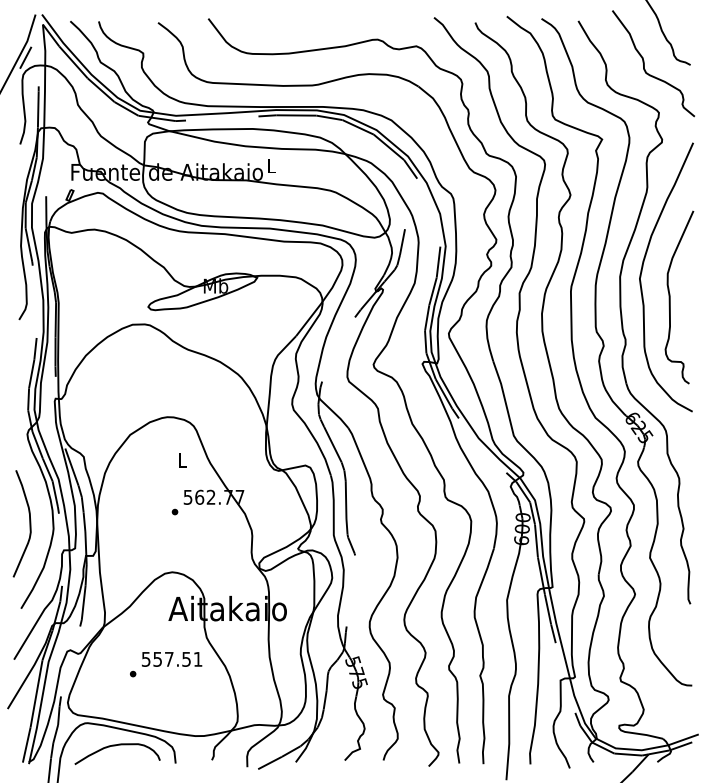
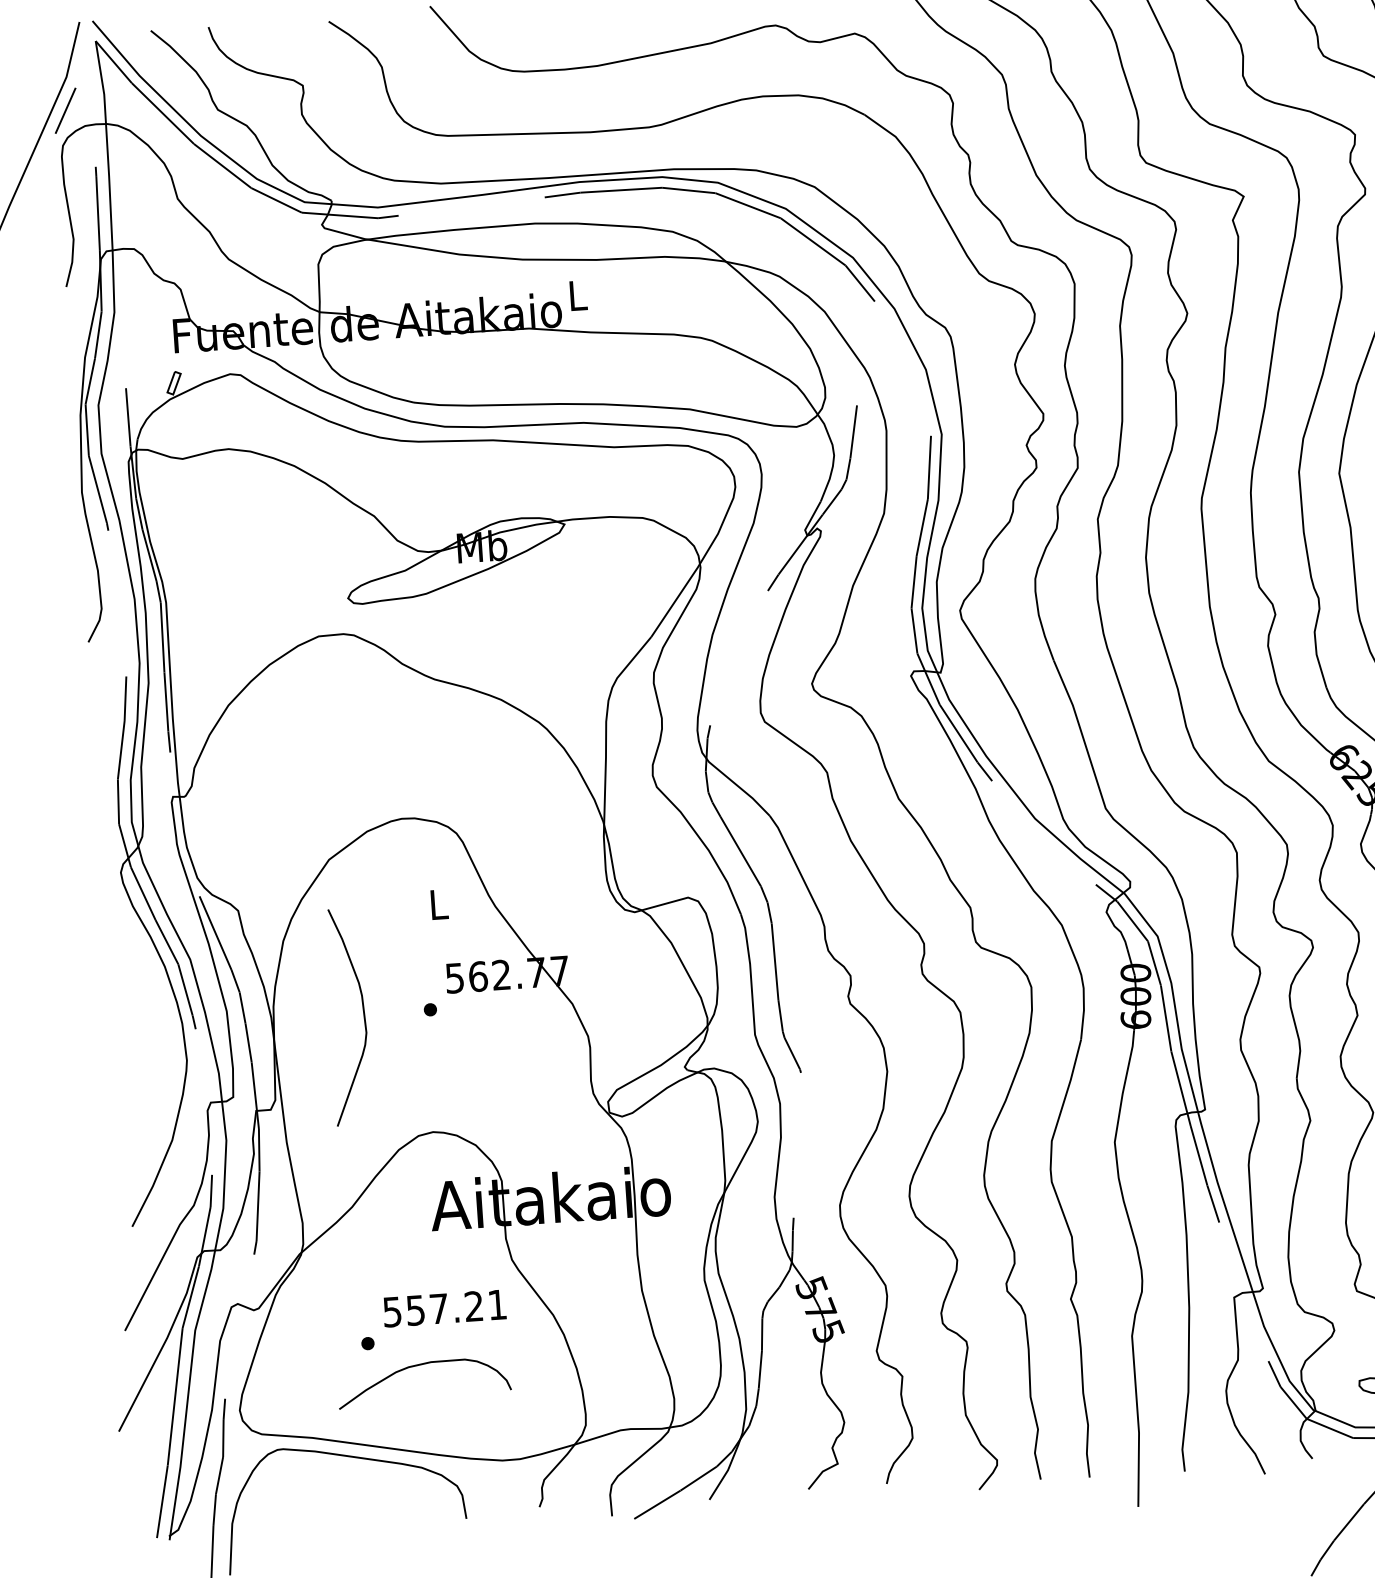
curve: (29, 523) -> (362, 1015), moved
text: (186, 658) -> (473, 1304), 557.51 -> 557.21
curve: (115, 746) -> (419, 1367), moved

